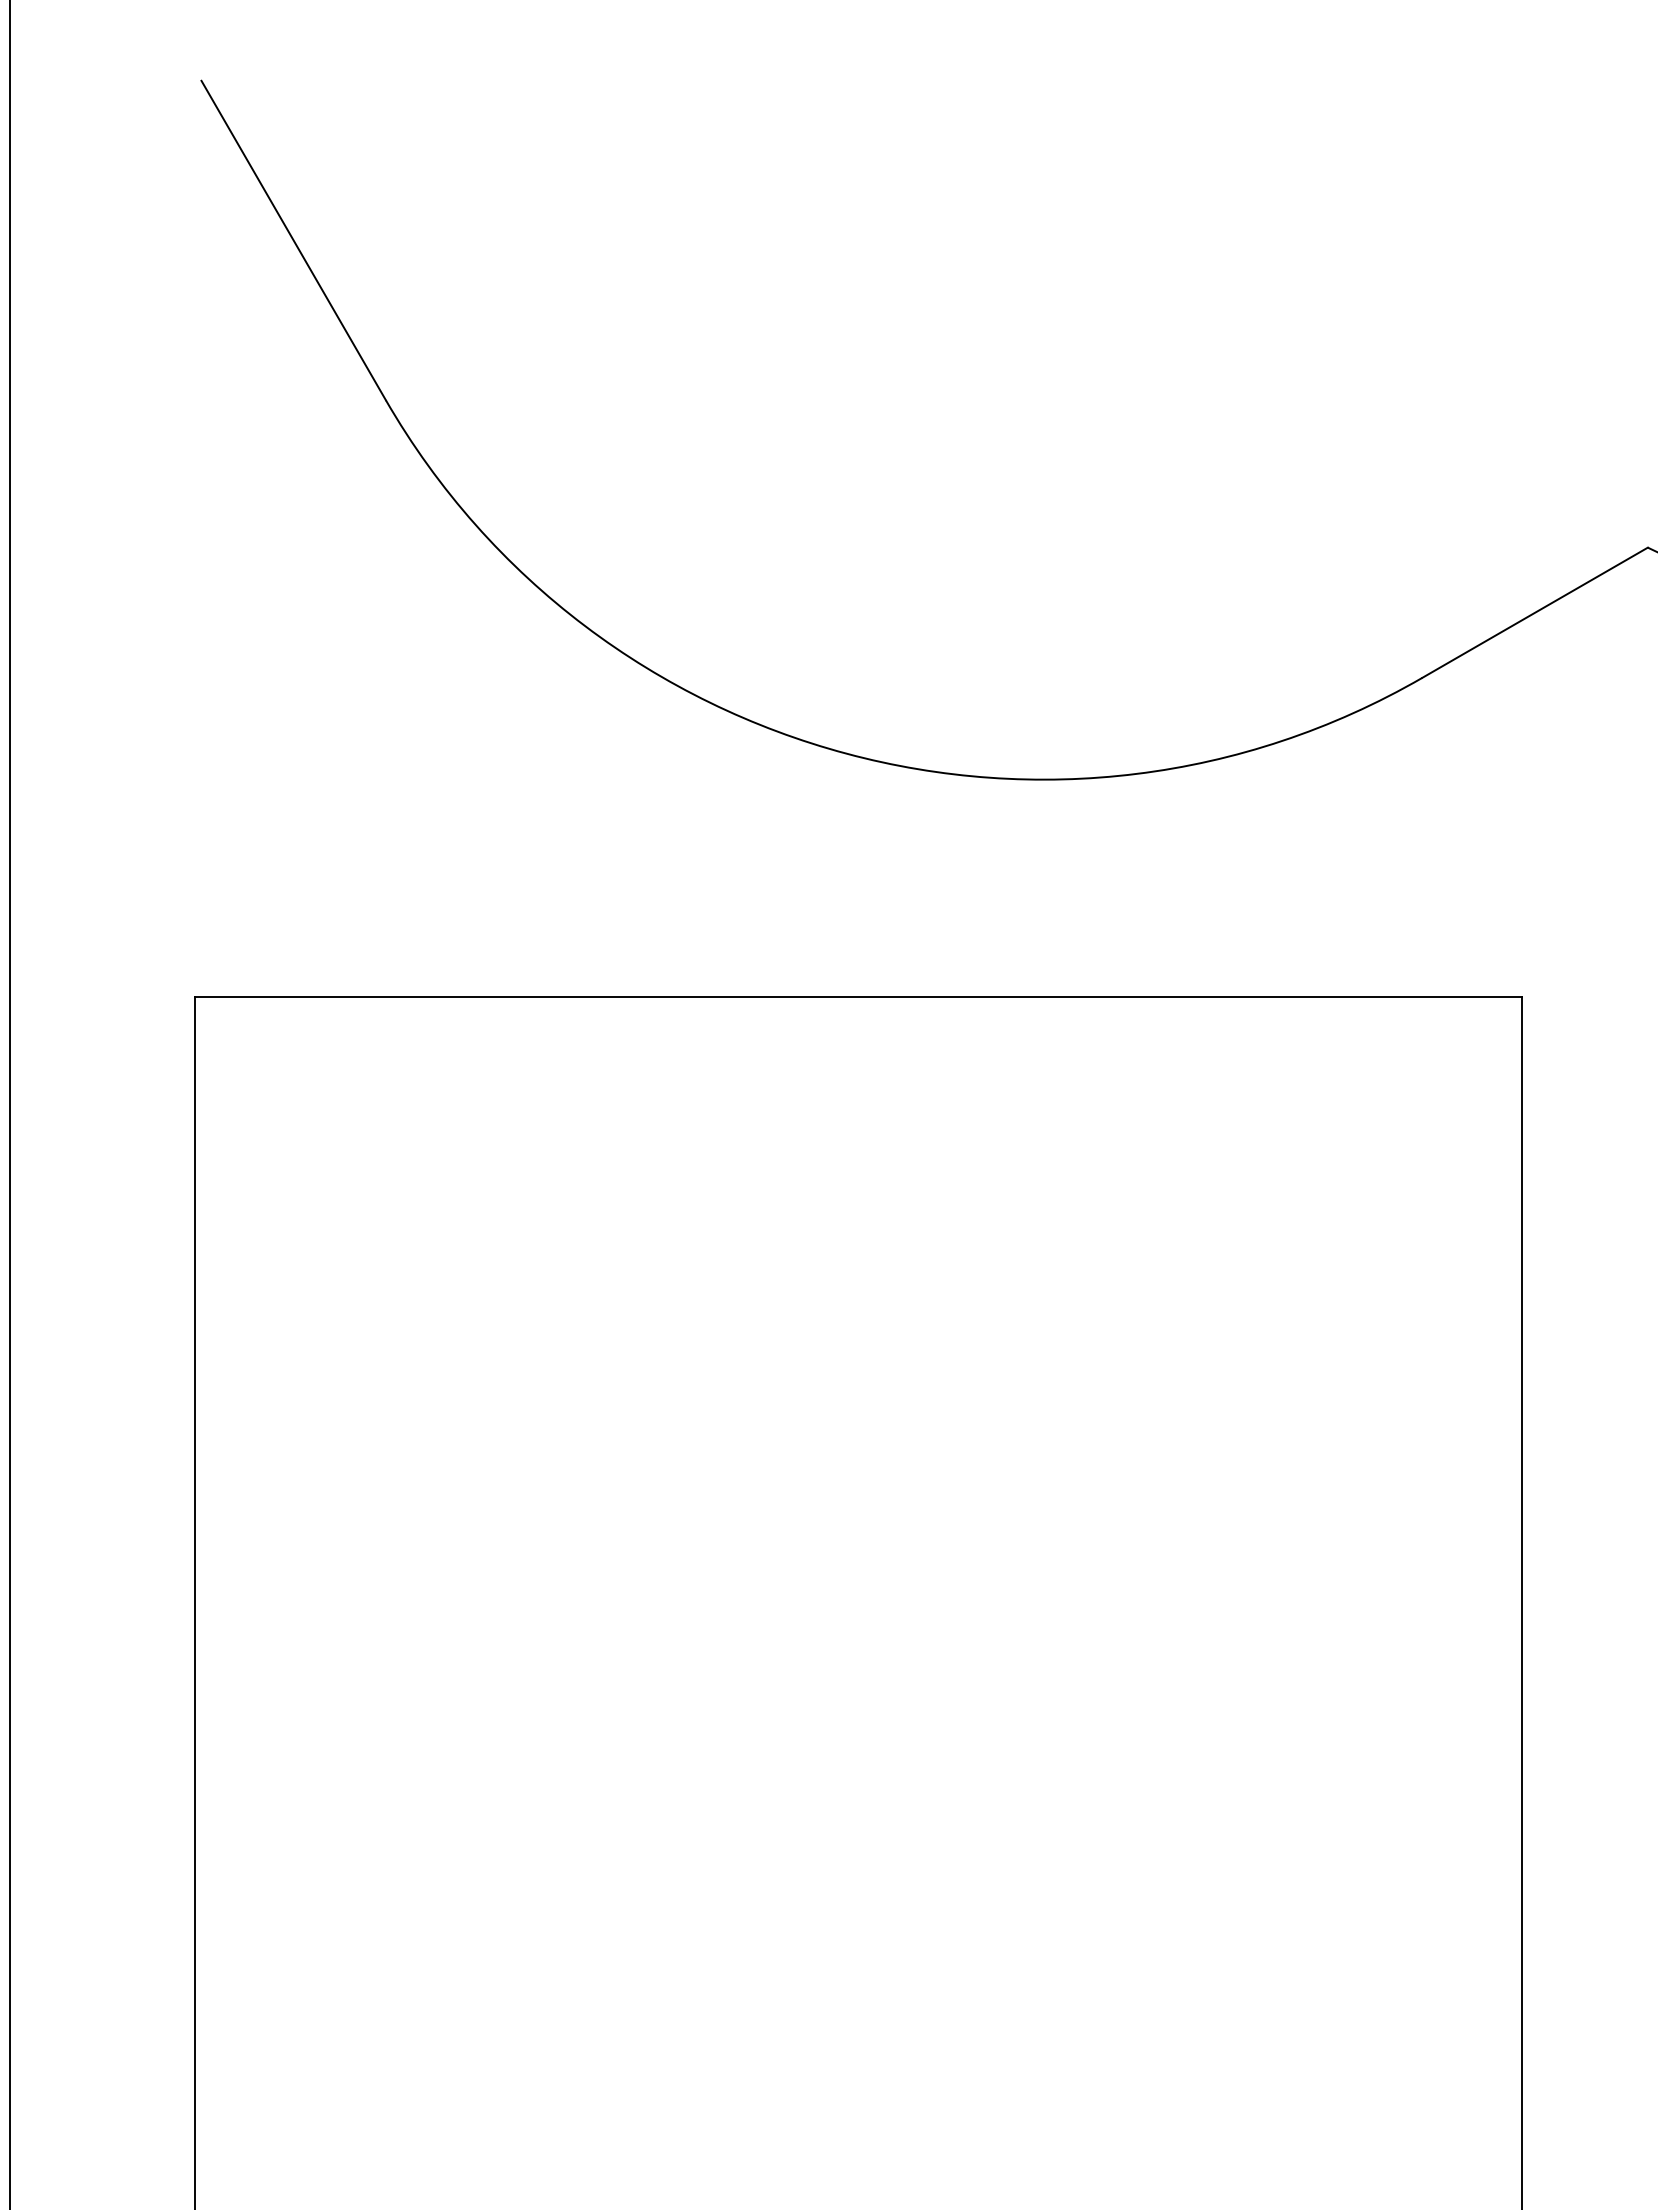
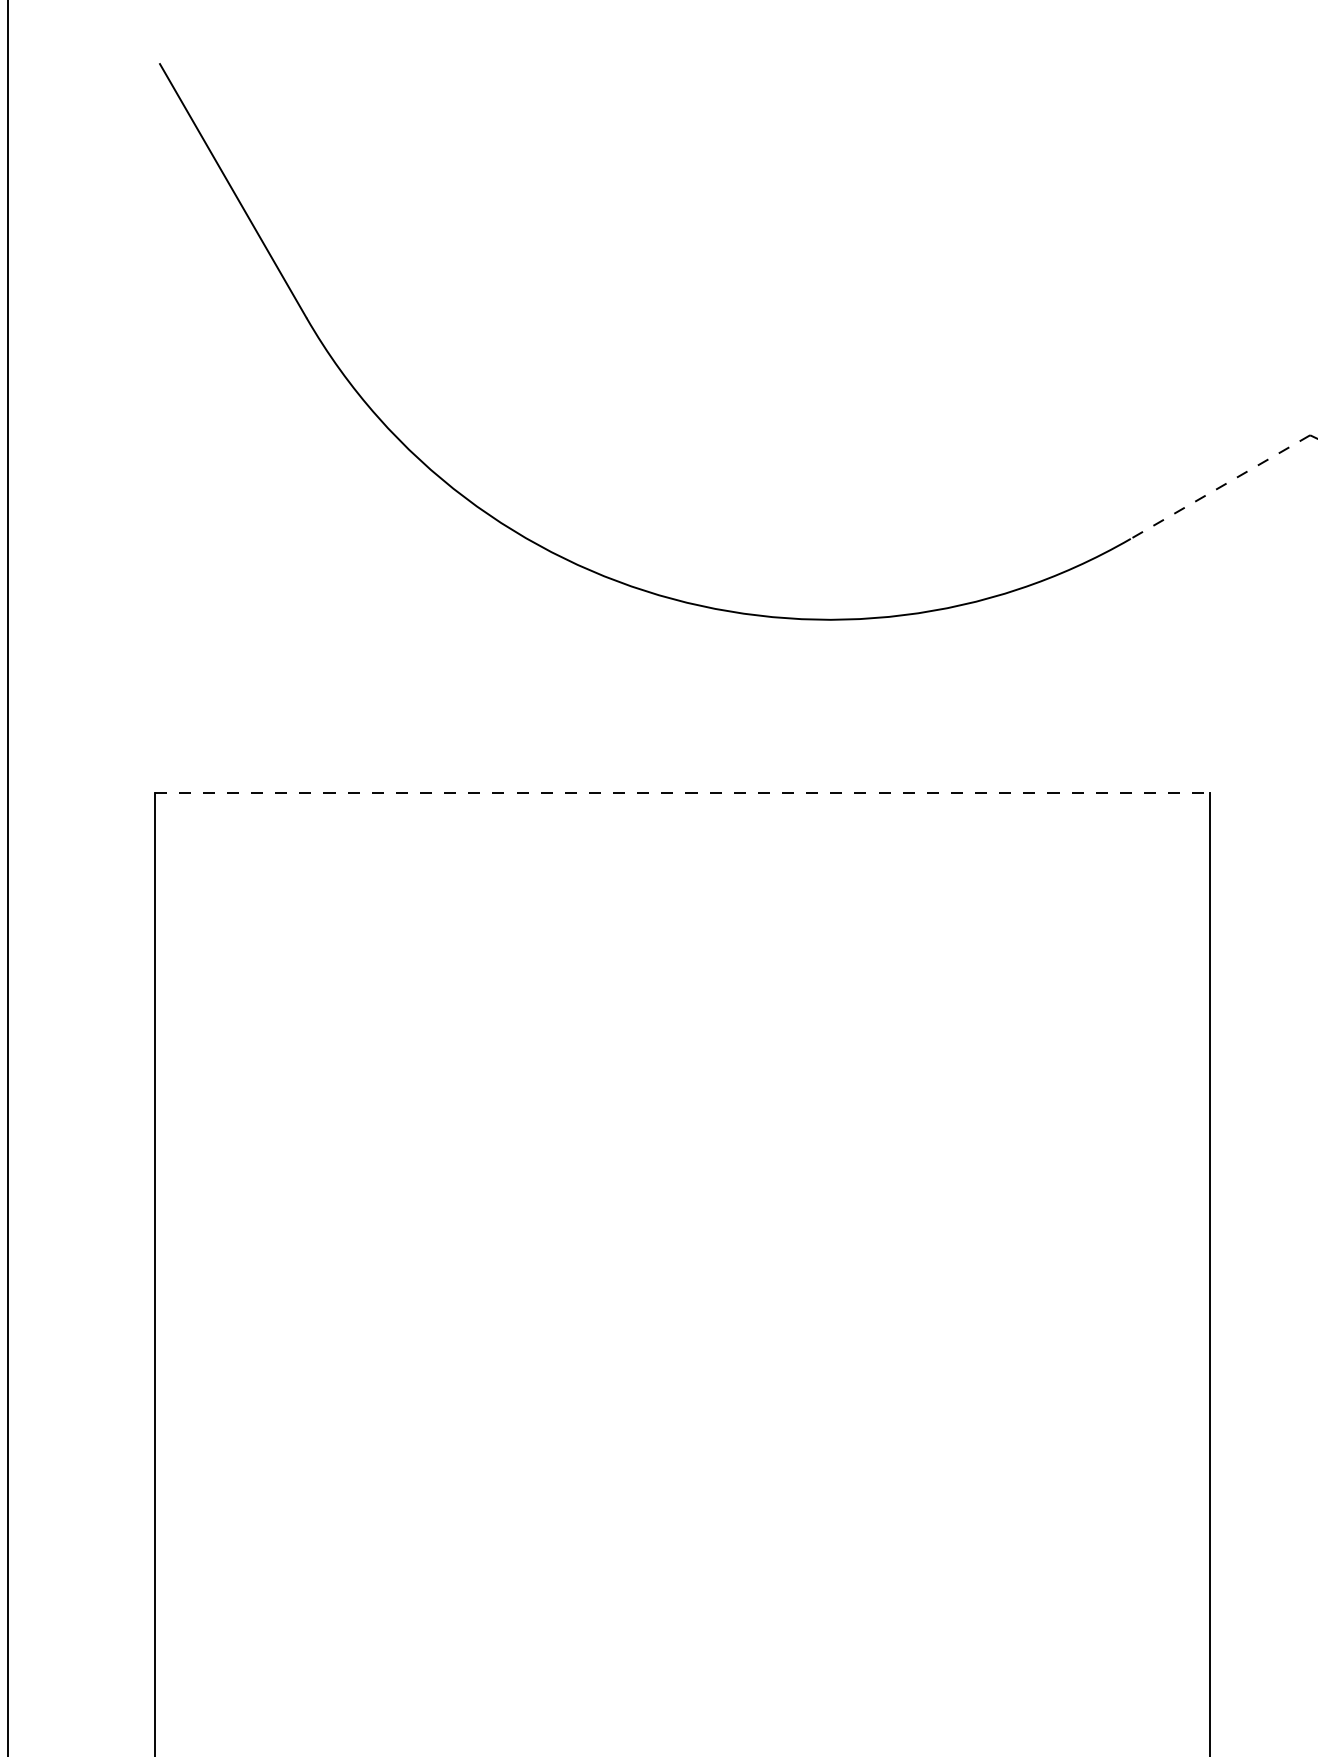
line: (1534, 613) -> (1220, 487), solid -> dashed
line: (858, 997) -> (682, 793), solid -> dashed

